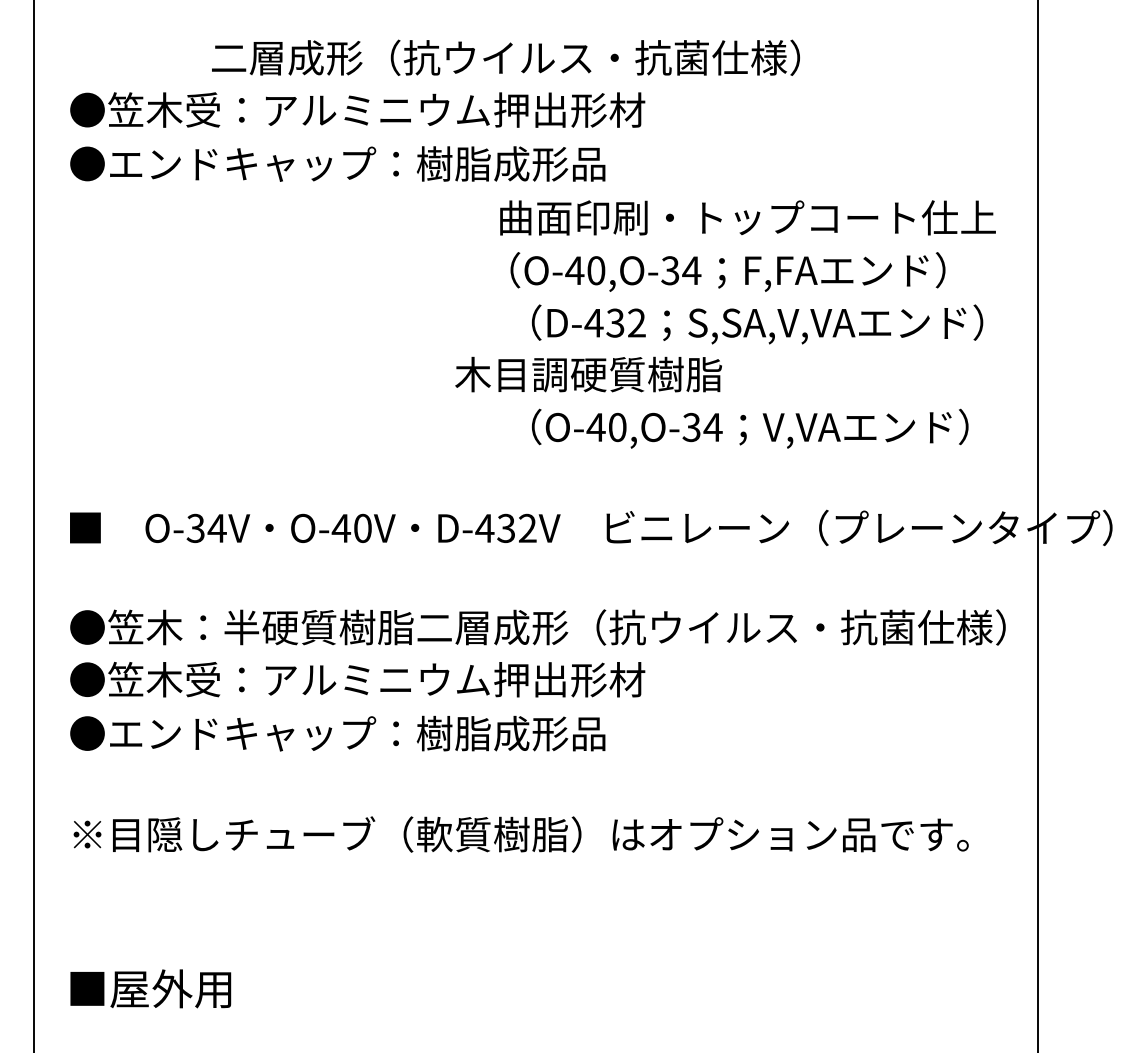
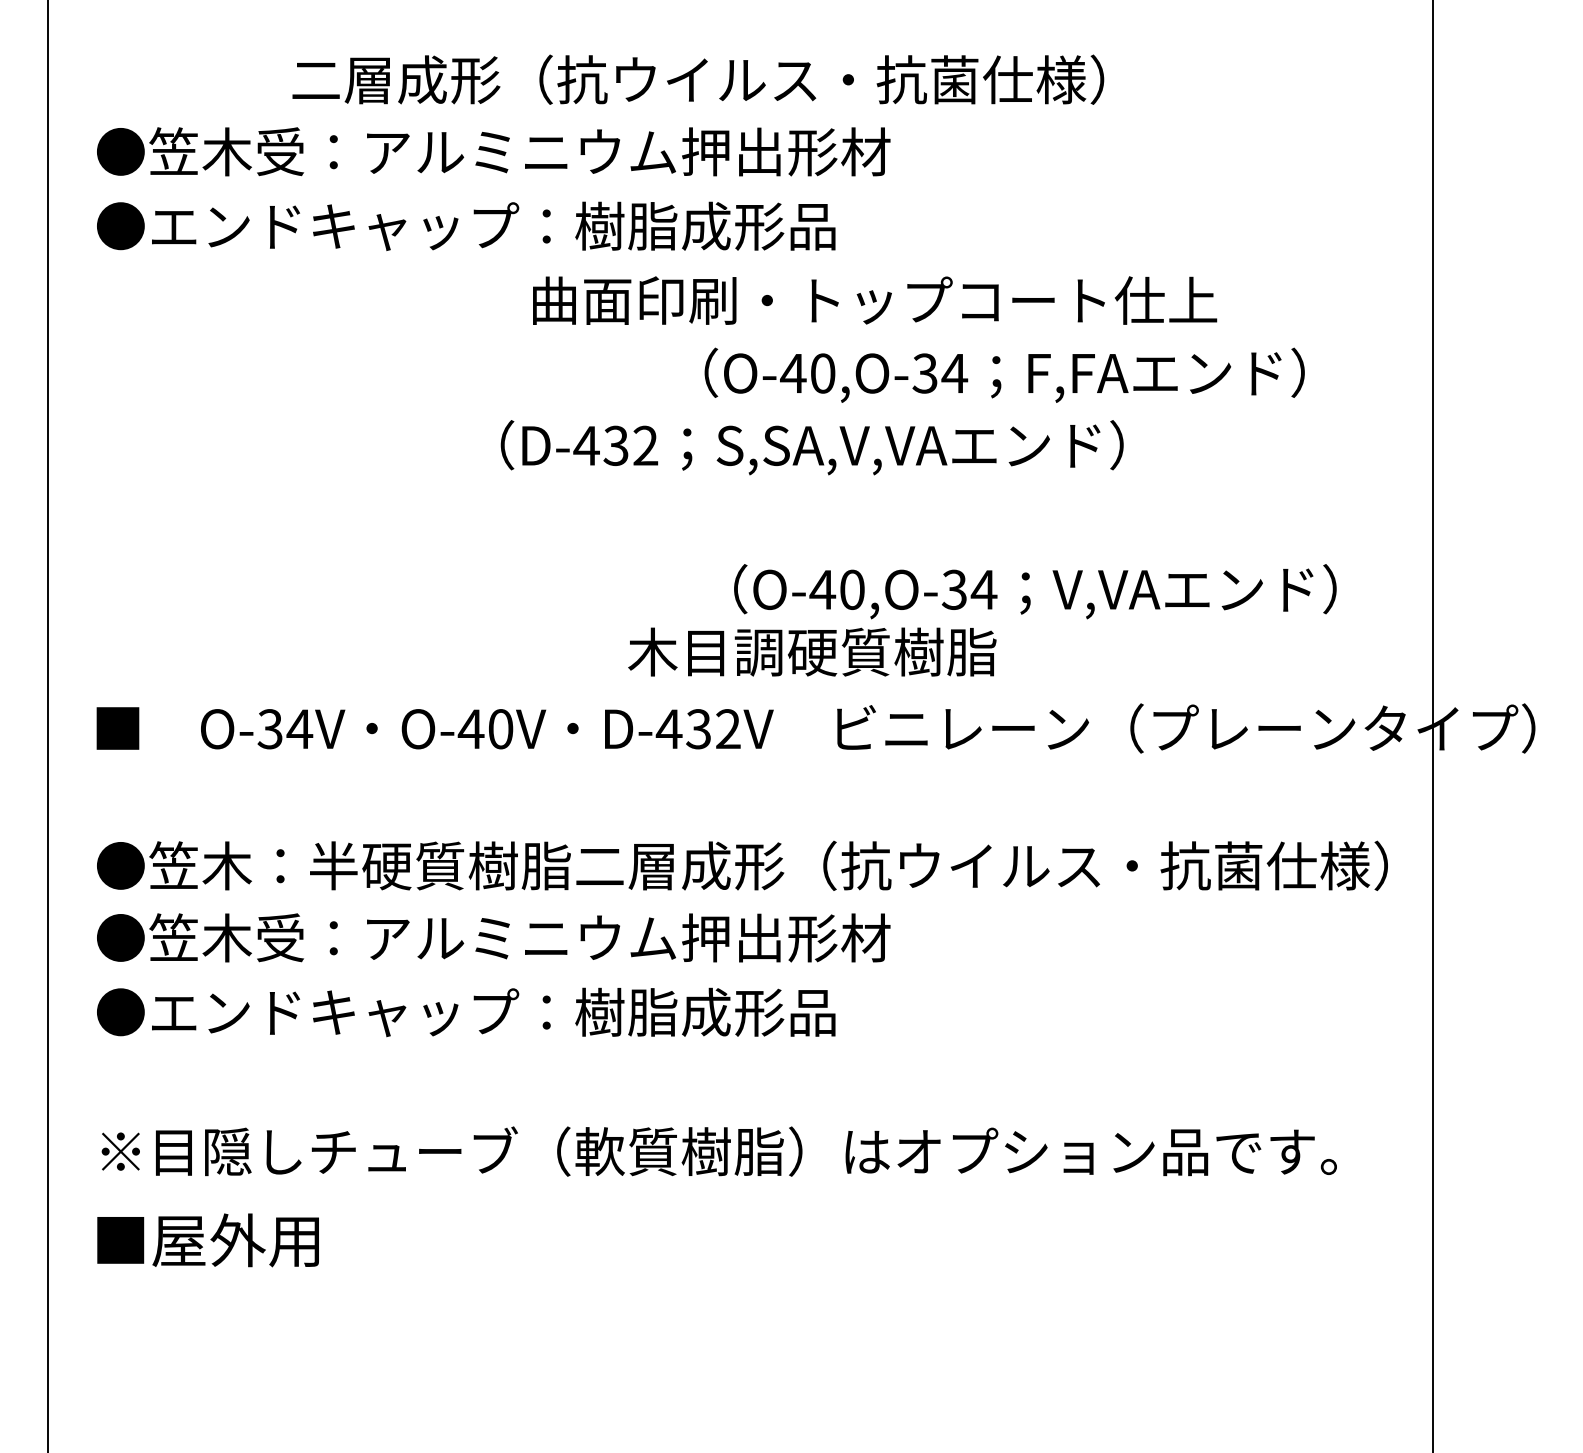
text: (747, 217) -> (874, 300), moved
text: (757, 324) -> (812, 447), moved
text: (588, 374) -> (812, 651), moved
text: (150, 988) -> (207, 1239), moved

